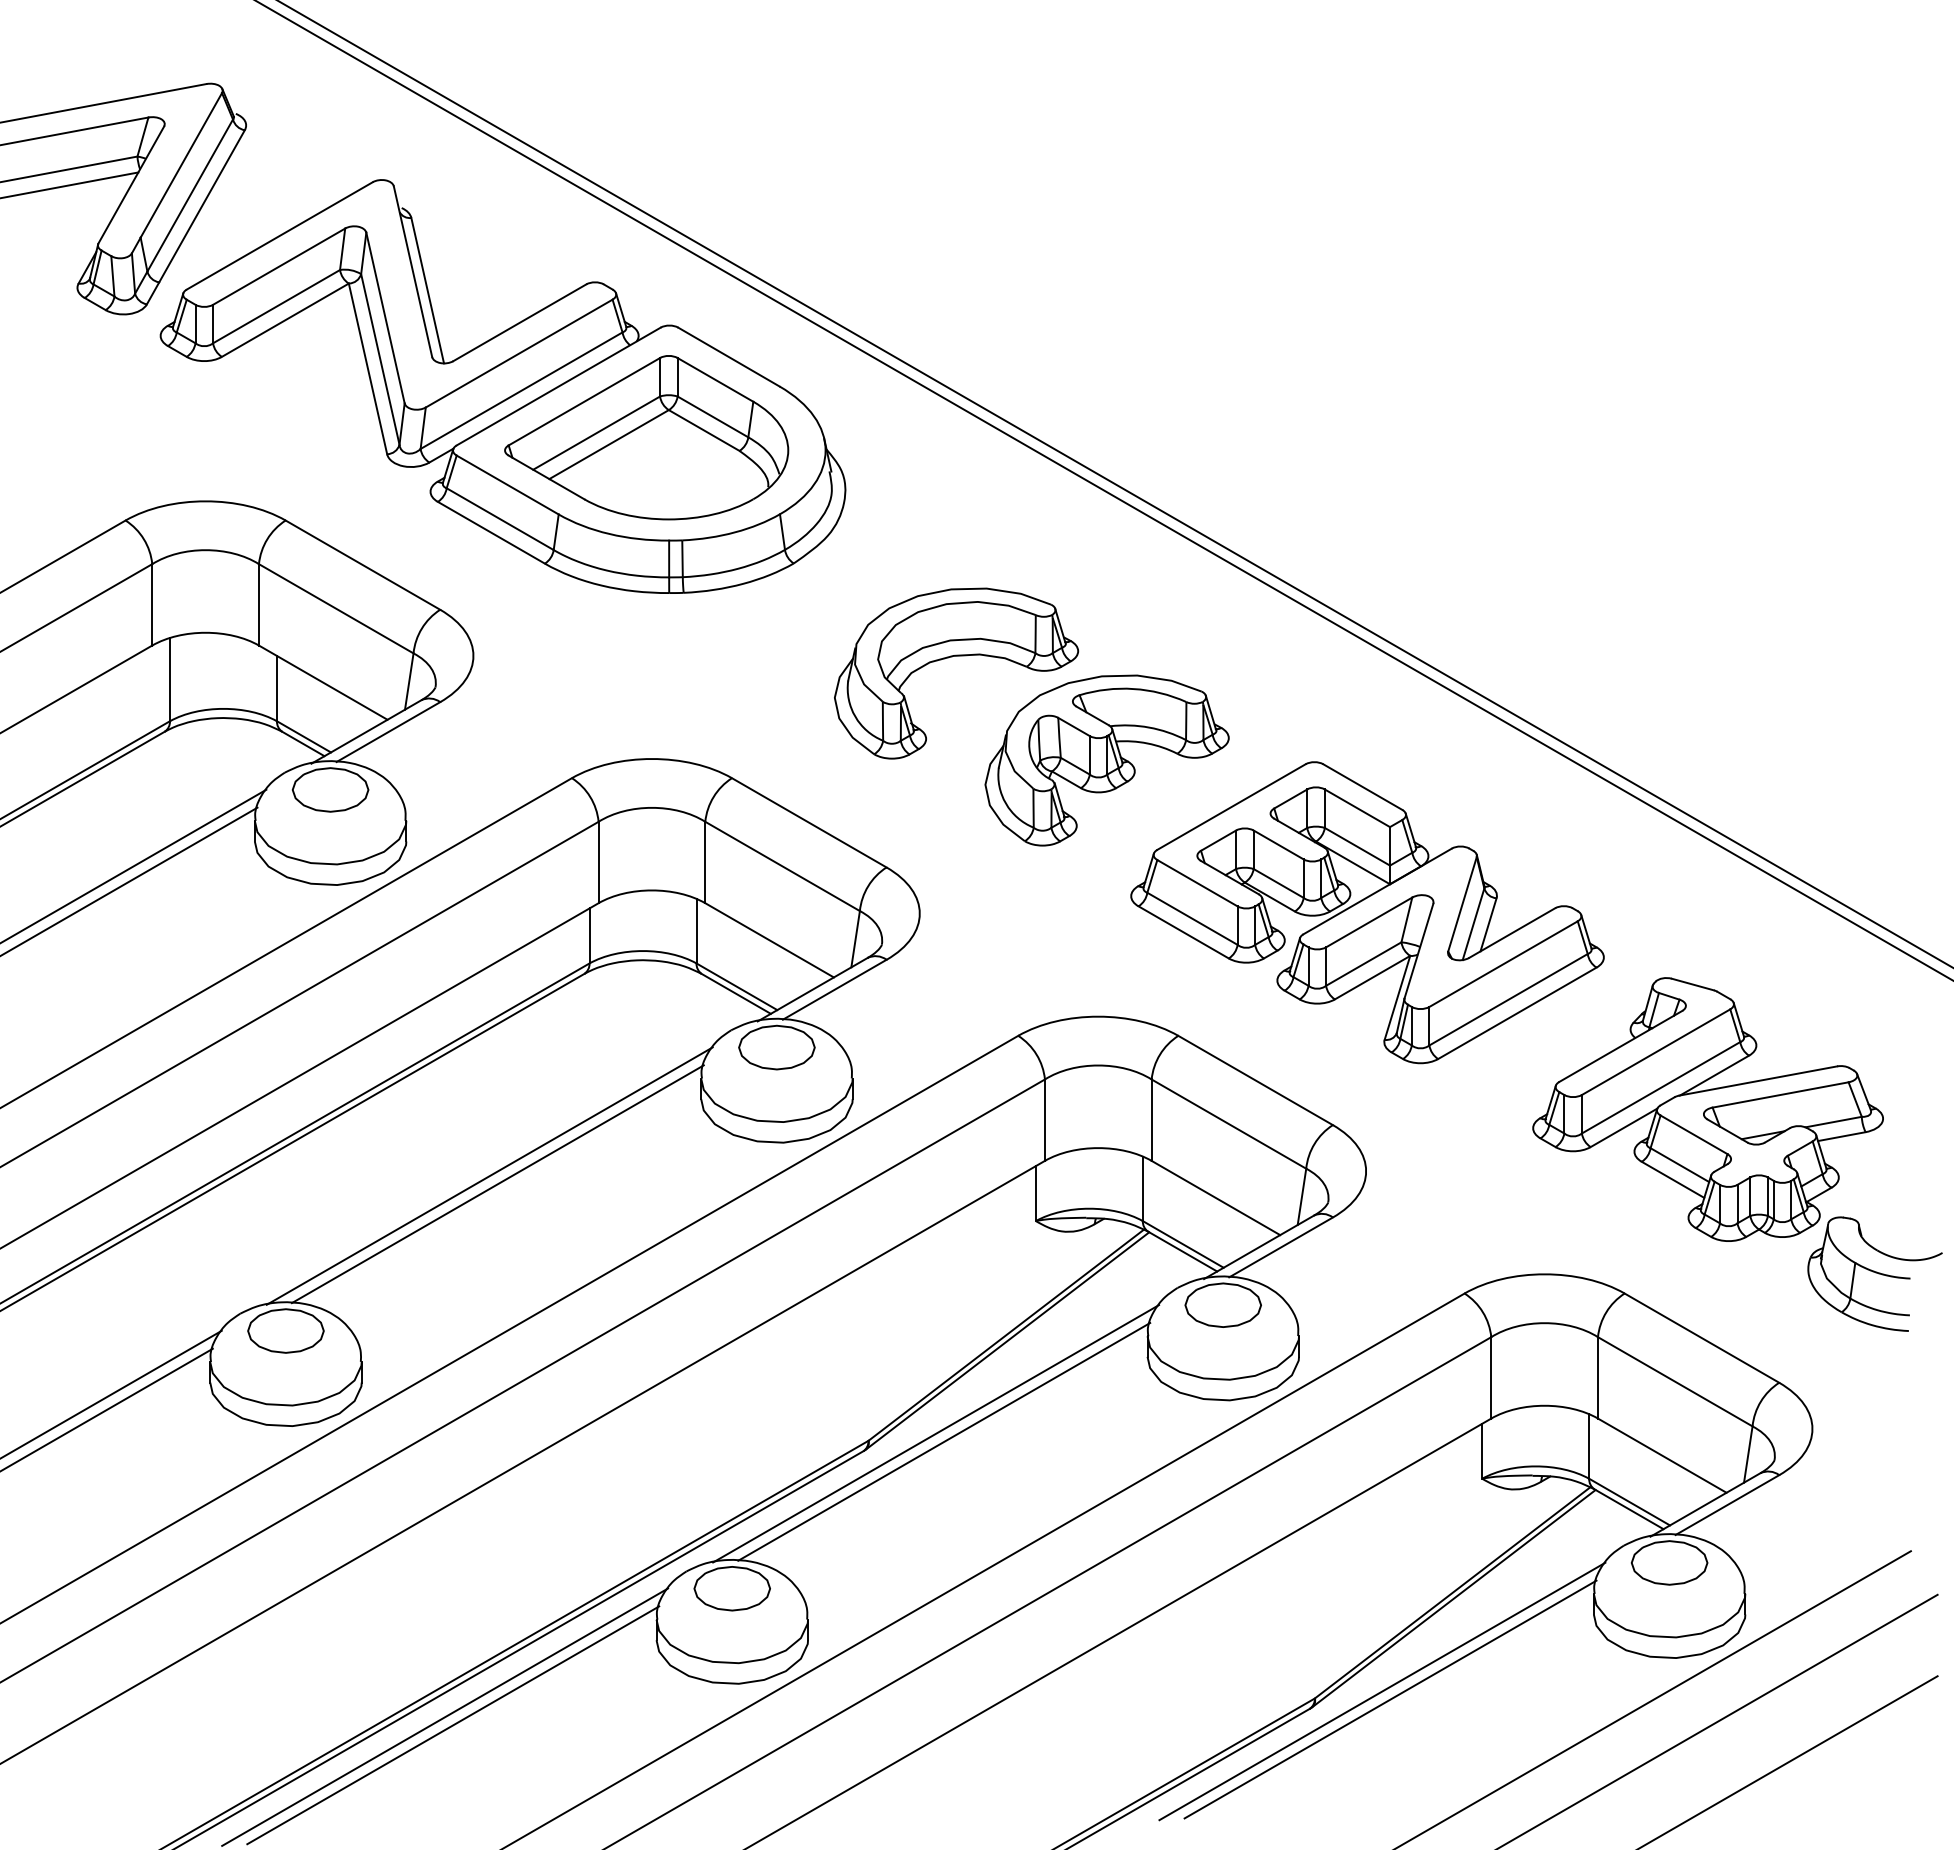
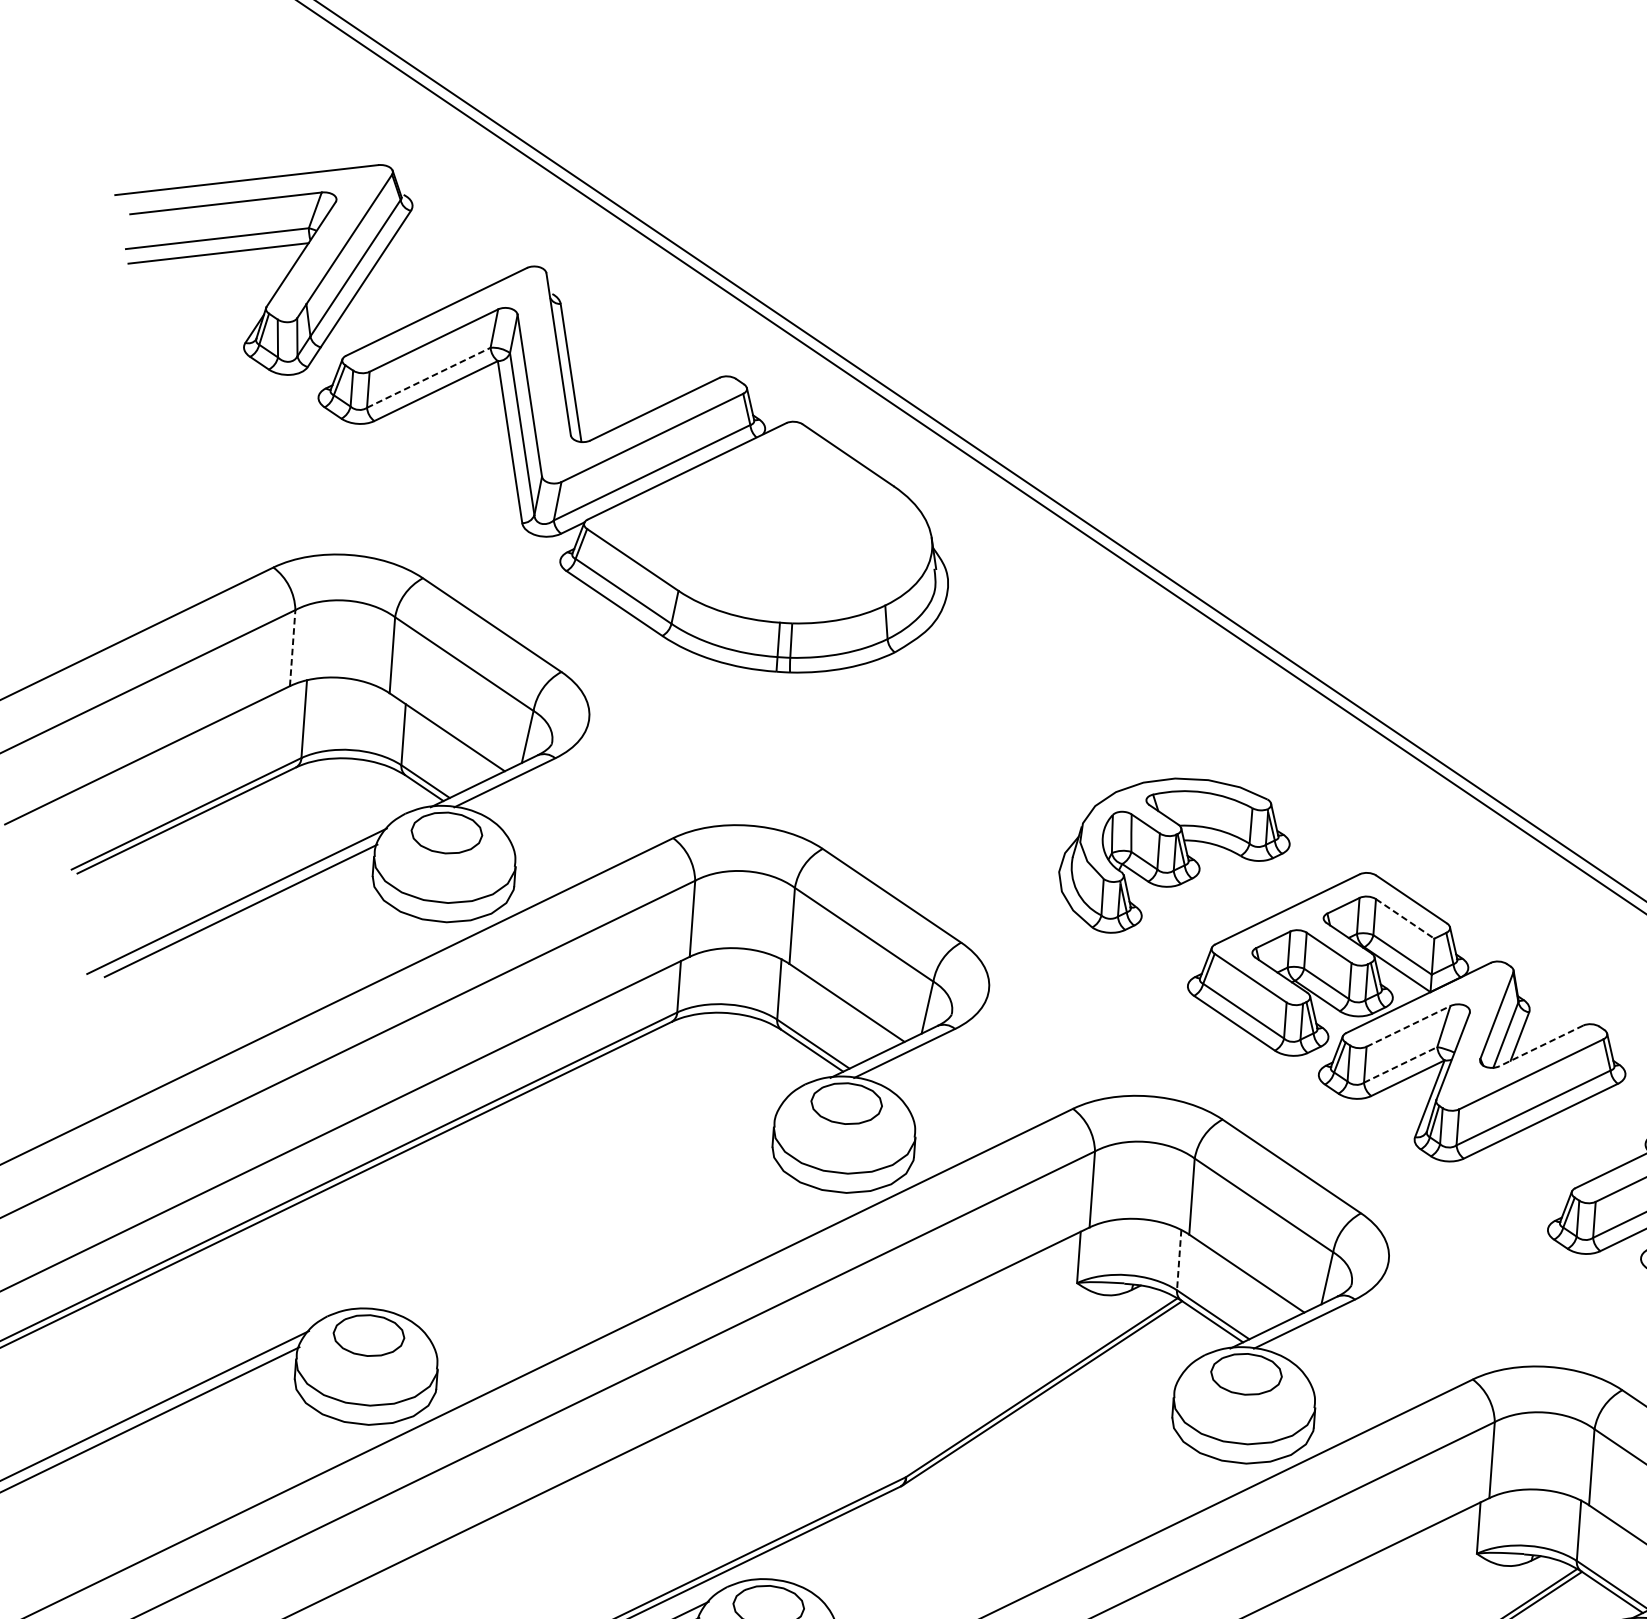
line: (277, 306) -> (429, 377), solid -> dashed
part: (646, 437) -> (765, 524), removed
line: (152, 604) -> (292, 647), solid -> dashed
part: (952, 657) -> (1036, 750), removed
line: (1357, 808) -> (1405, 919), solid -> dashed
line: (1369, 922) -> (1408, 1026), solid -> dashed
line: (1512, 933) -> (1541, 1046), solid -> dashed
line: (1364, 963) -> (1401, 1064), solid -> dashed
line: (489, 1175) -> (569, 1203), removed
line: (497, 1184) -> (576, 1212), removed
line: (1142, 1189) -> (1178, 1260), solid -> dashed
line: (936, 1433) -> (969, 1474), removed
line: (944, 1441) -> (976, 1482), removed

